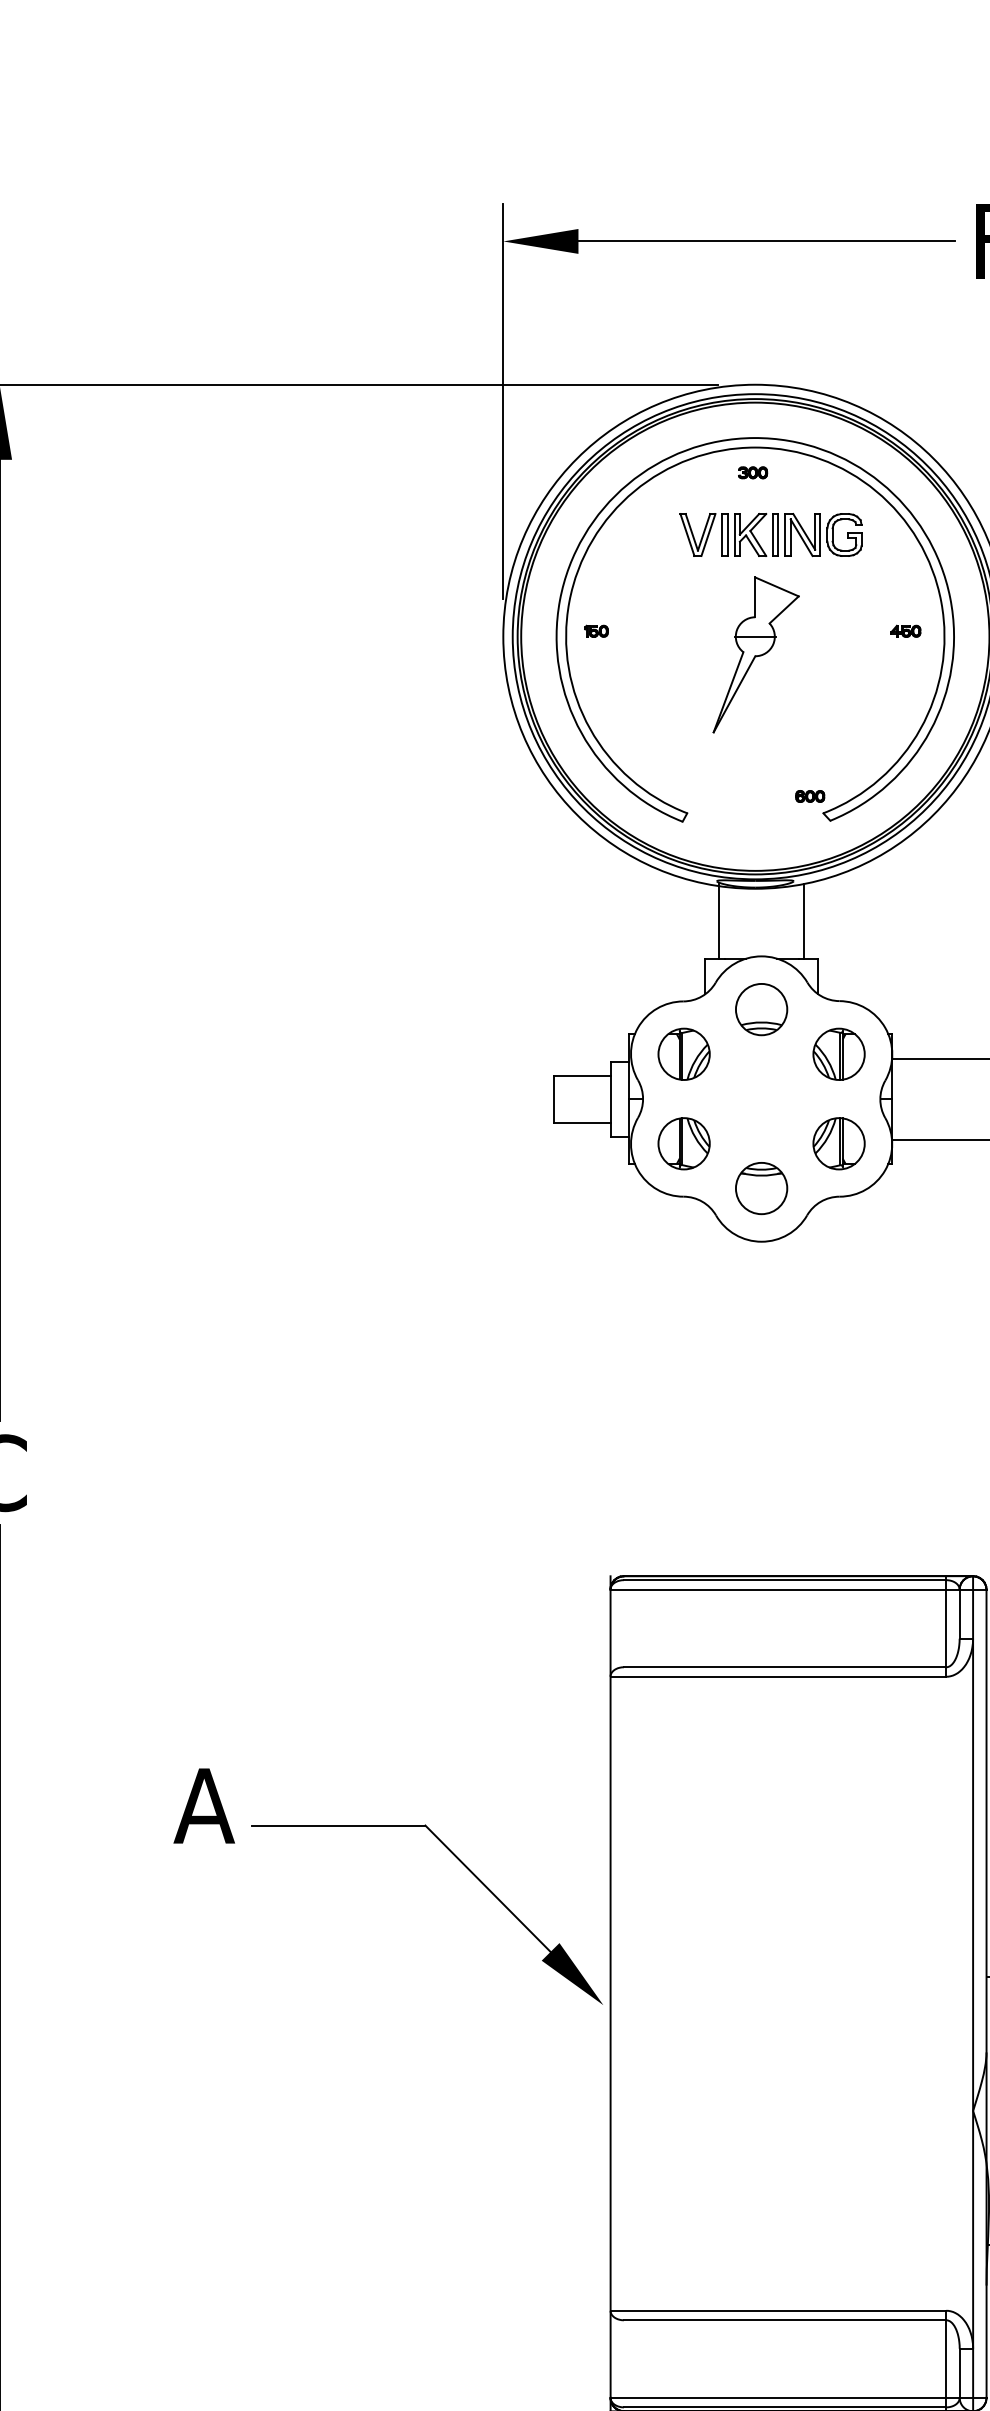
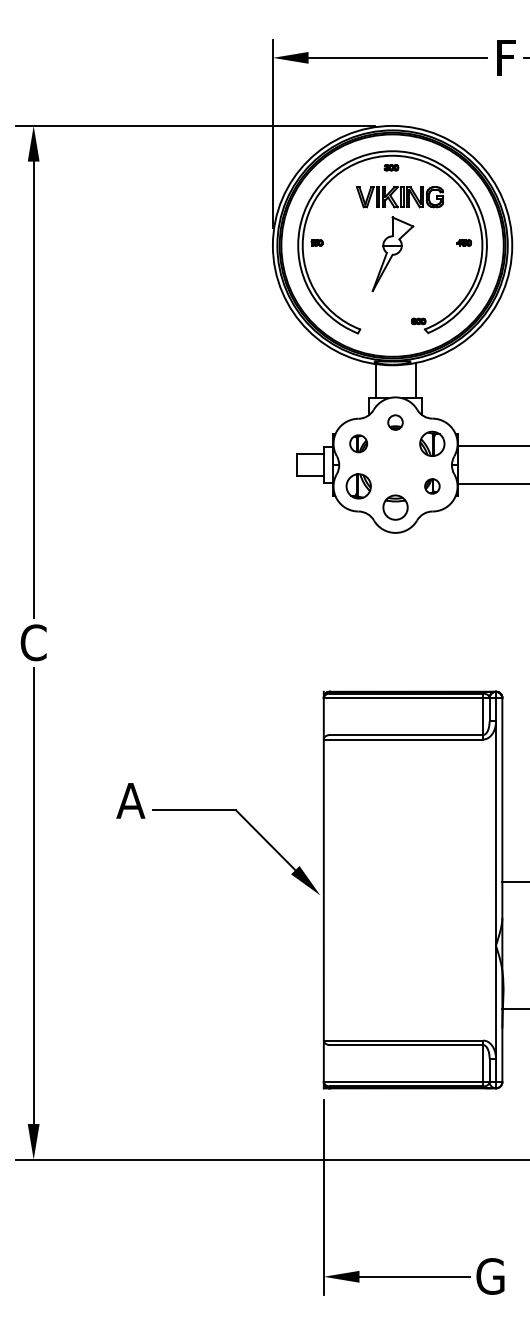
part: (761, 1009) -> (395, 422), size x0.6
part: (683, 1053) -> (358, 443), size x0.7
part: (839, 1143) -> (432, 486), size x0.6

